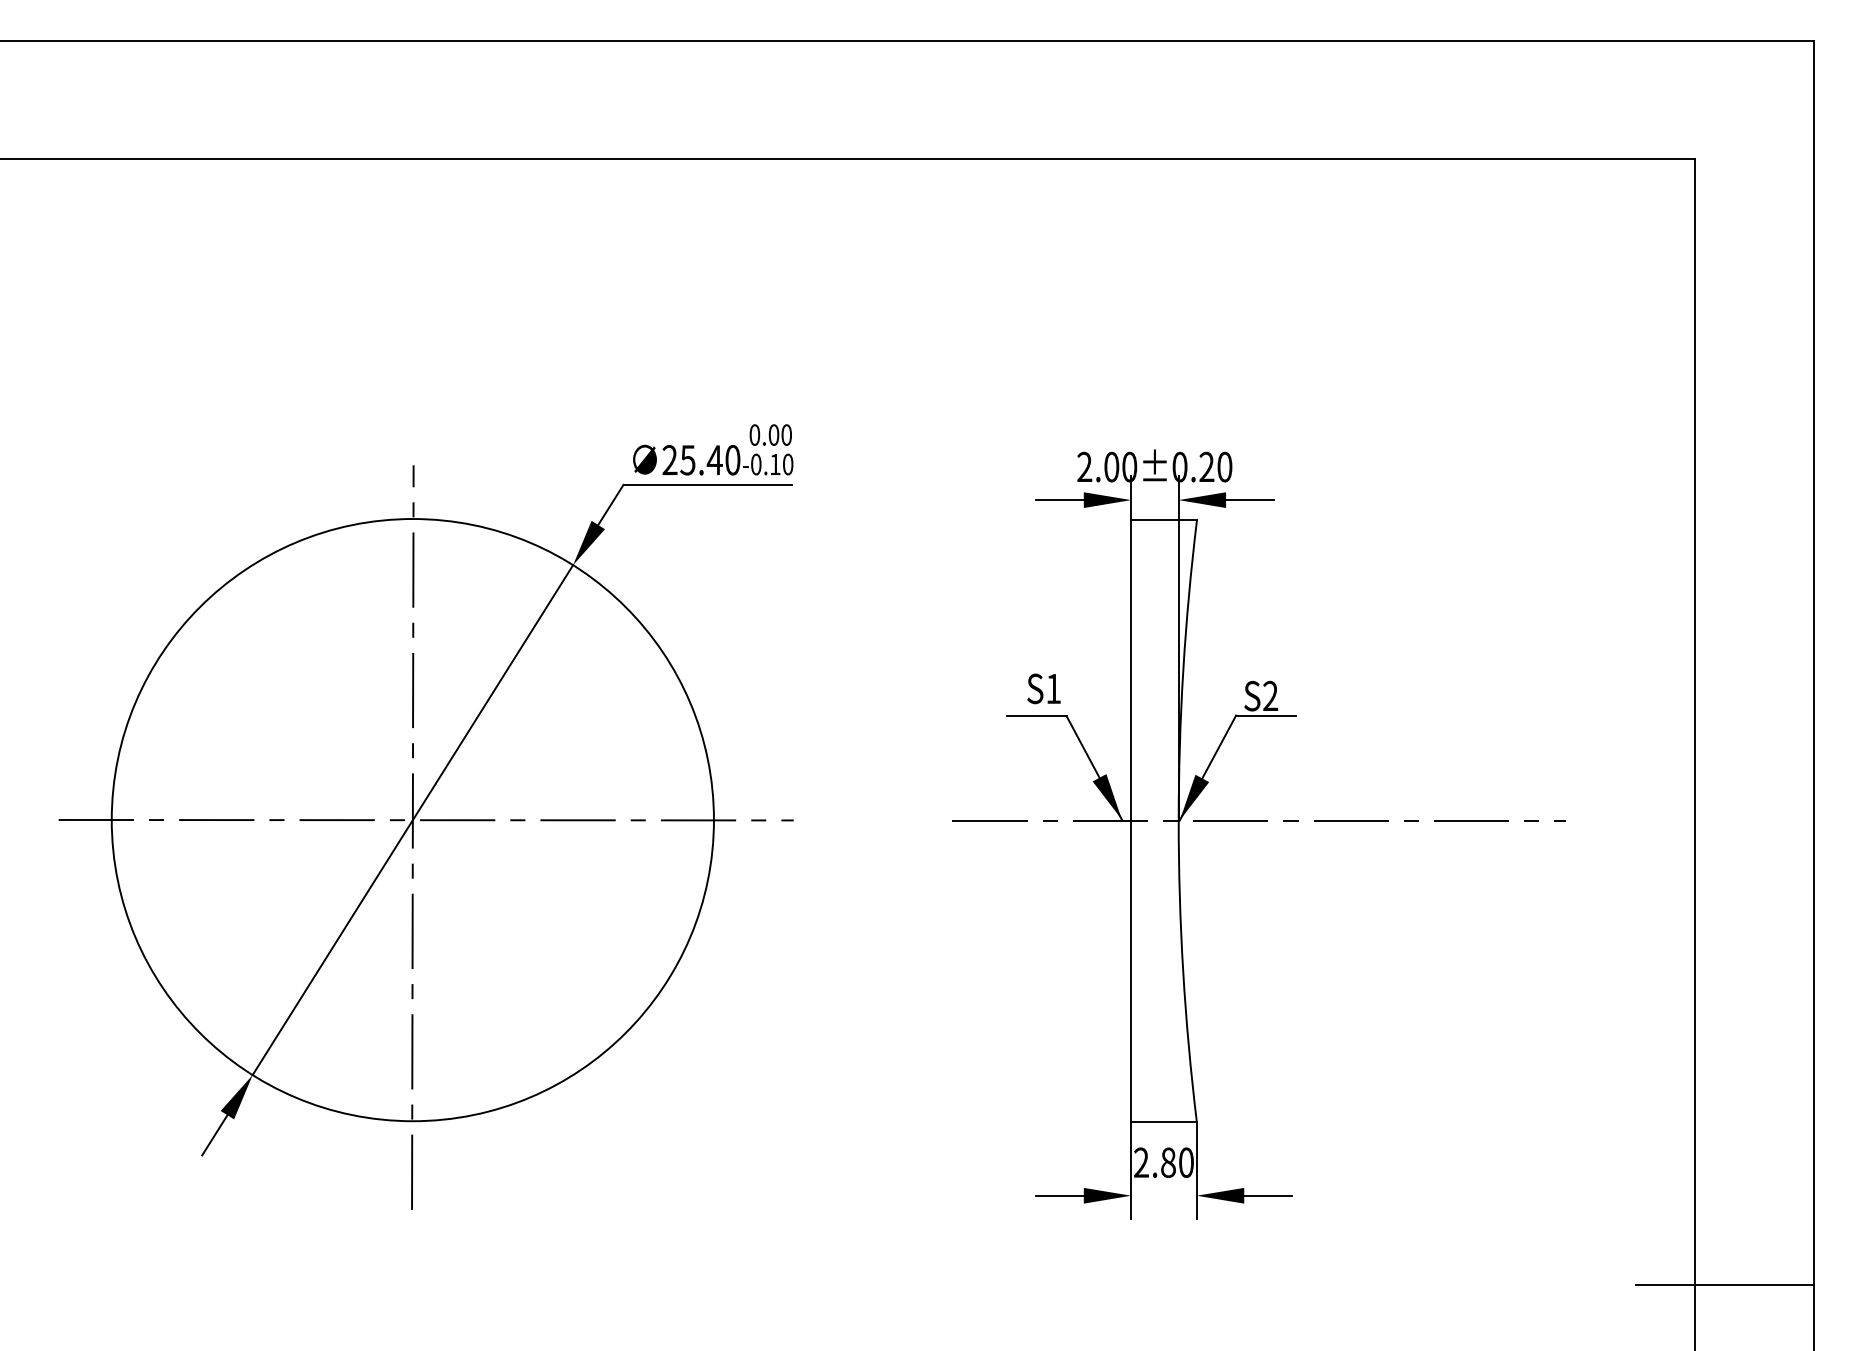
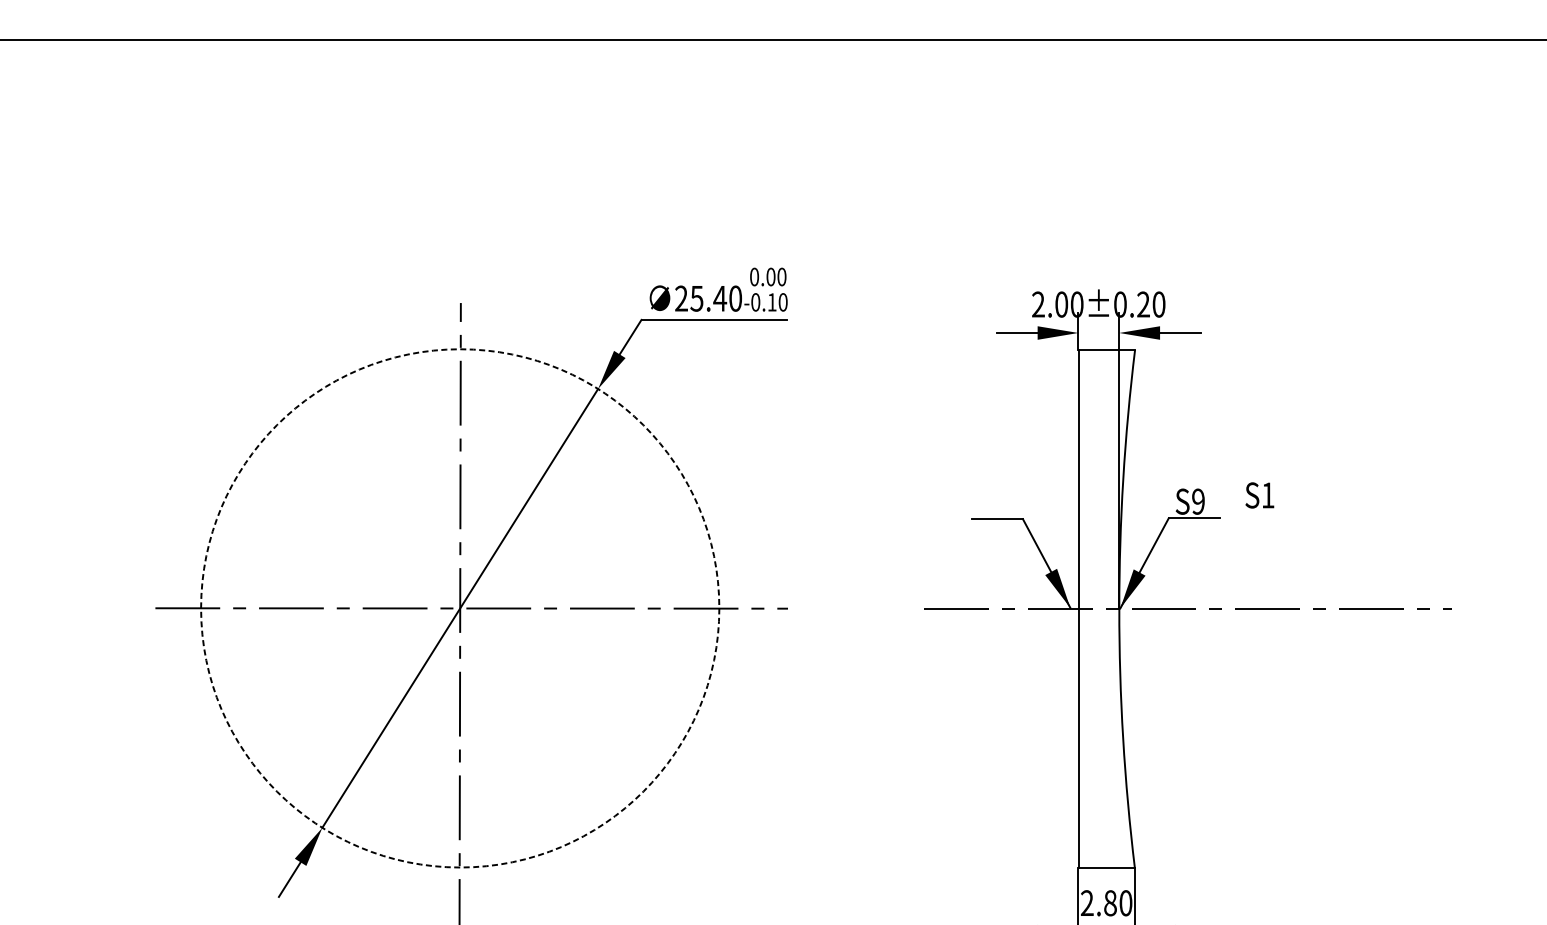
text: (1043, 688) -> (1259, 495), moved
text: (1270, 696) -> (1198, 502), S2 -> S9
circle: (412, 820) -> (459, 608), solid -> dashed

